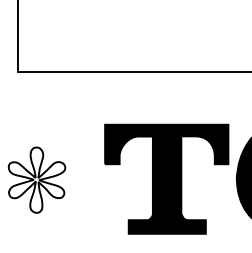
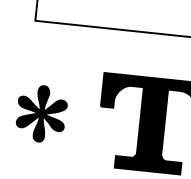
fill: (36, 179) -> (41, 113), added

